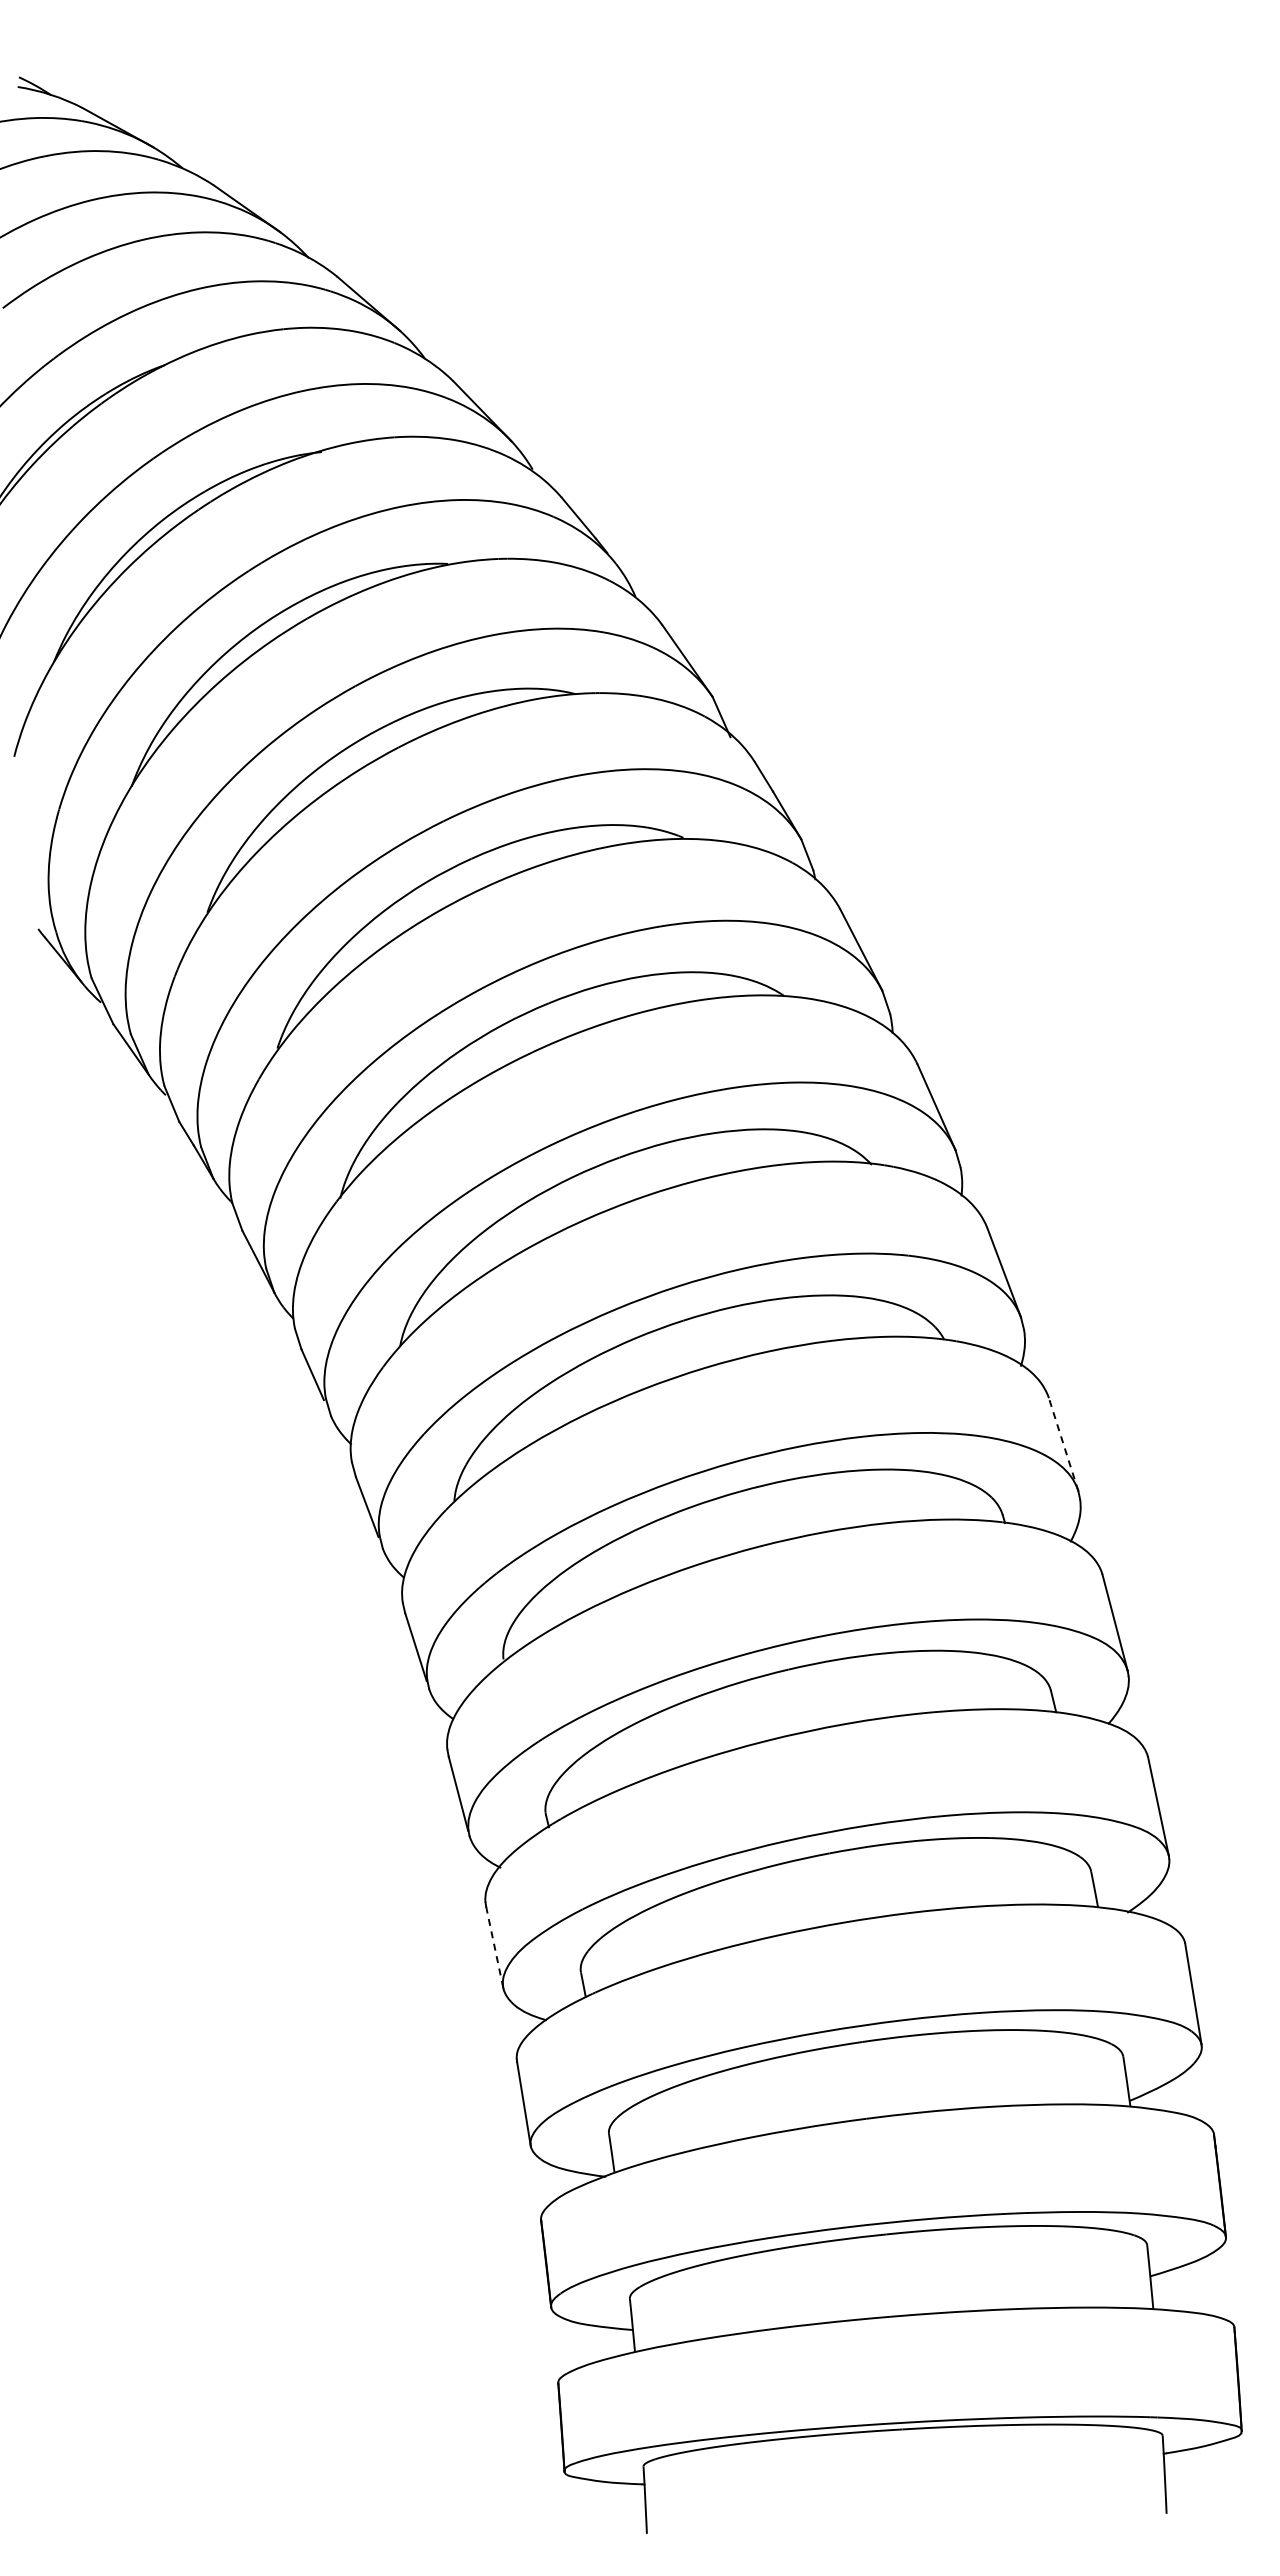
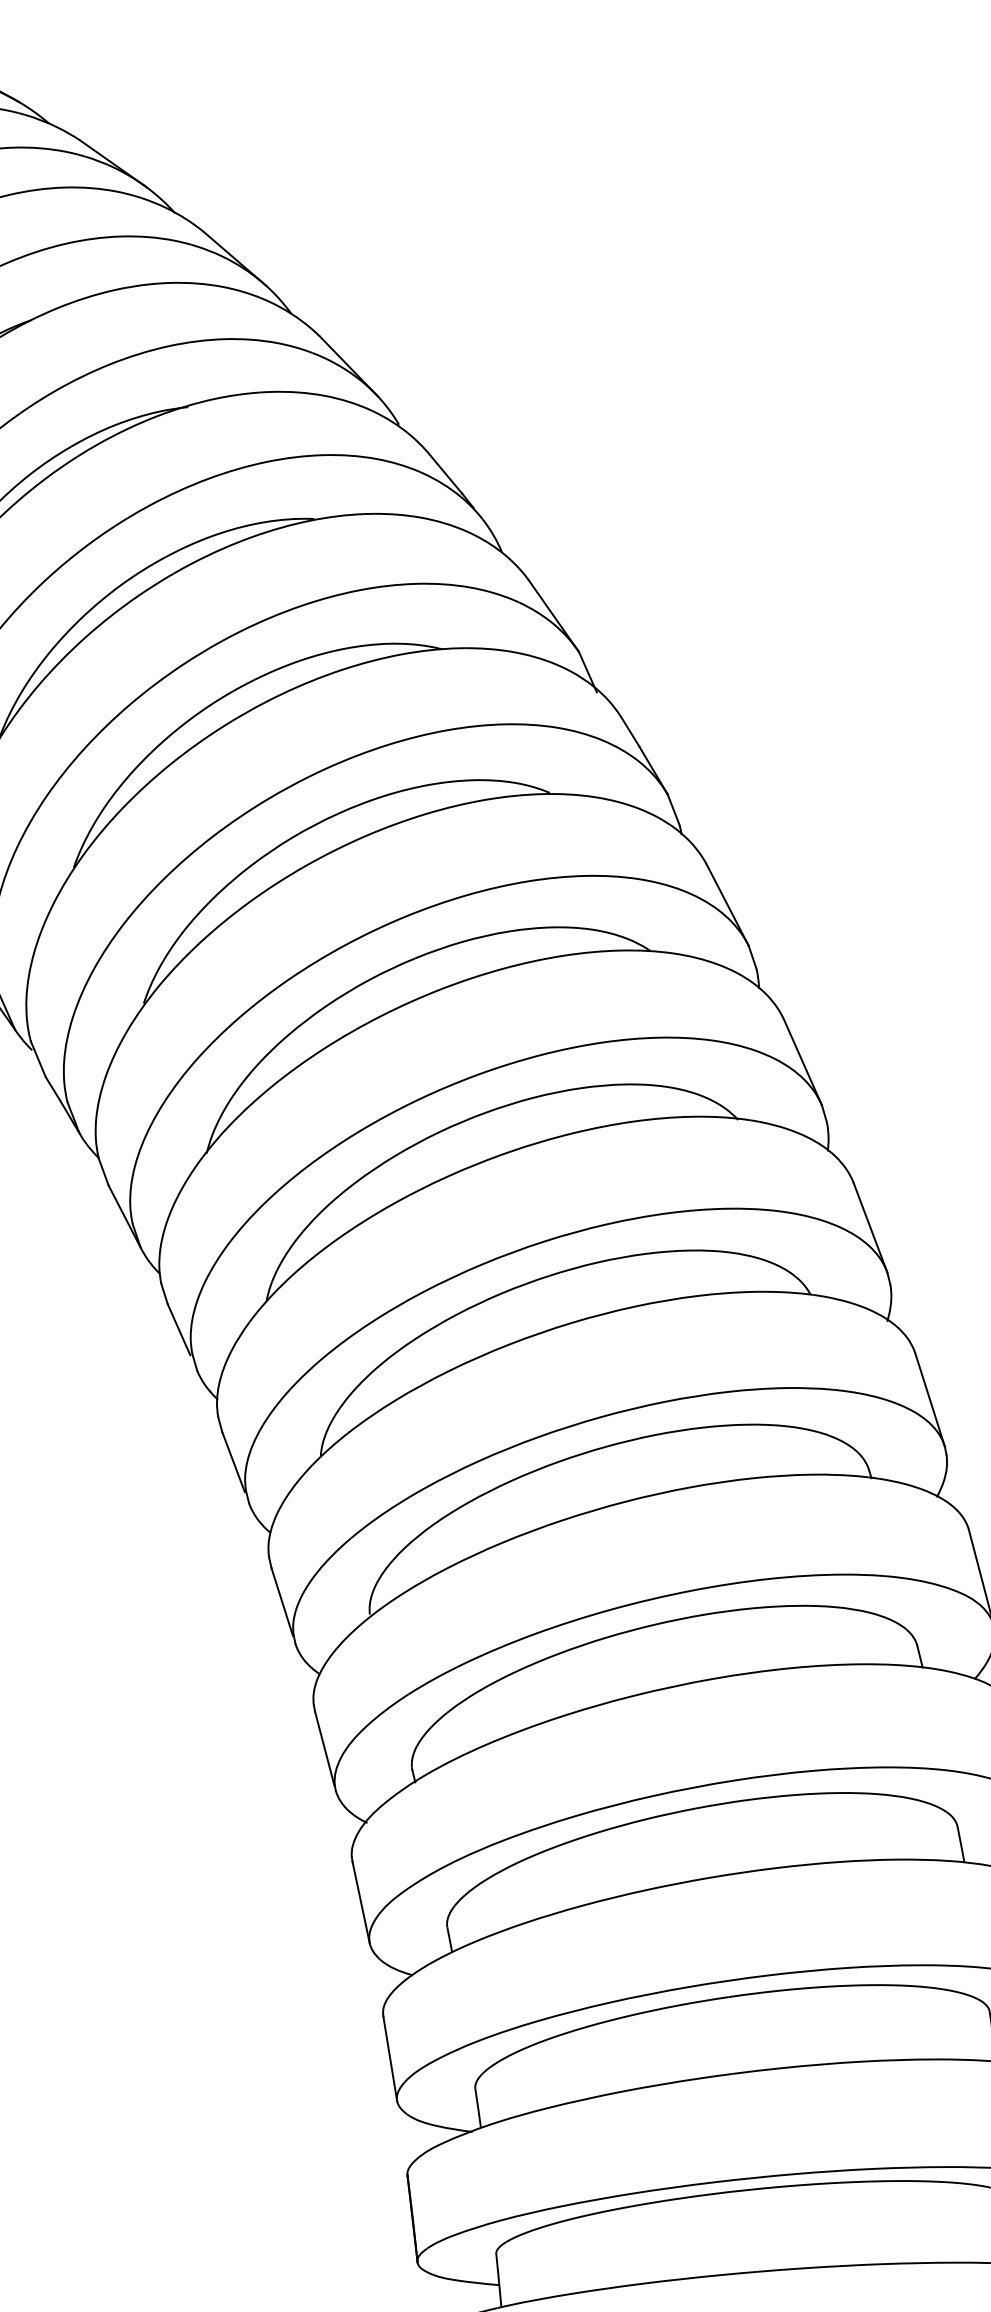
line: (1063, 1444) -> (929, 1399), dashed -> solid
line: (494, 1947) -> (360, 1902), dashed -> solid

